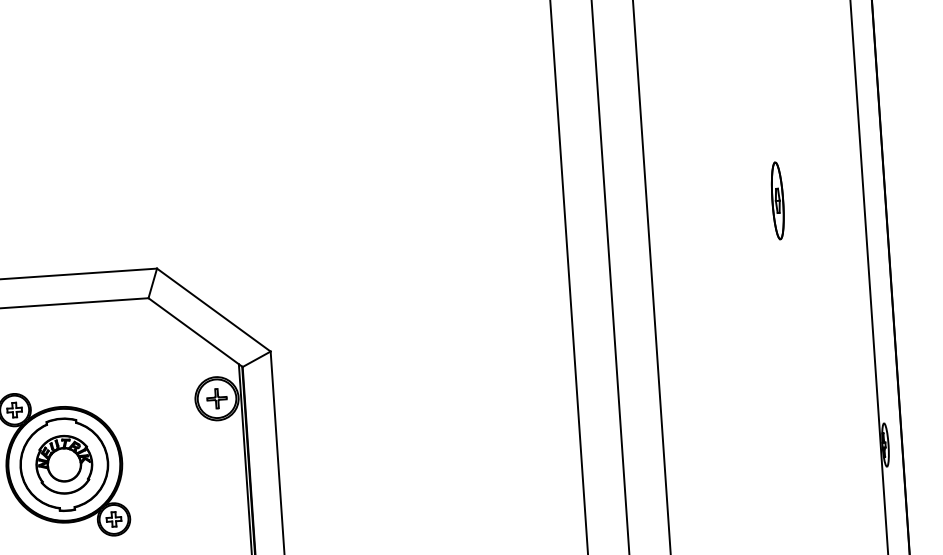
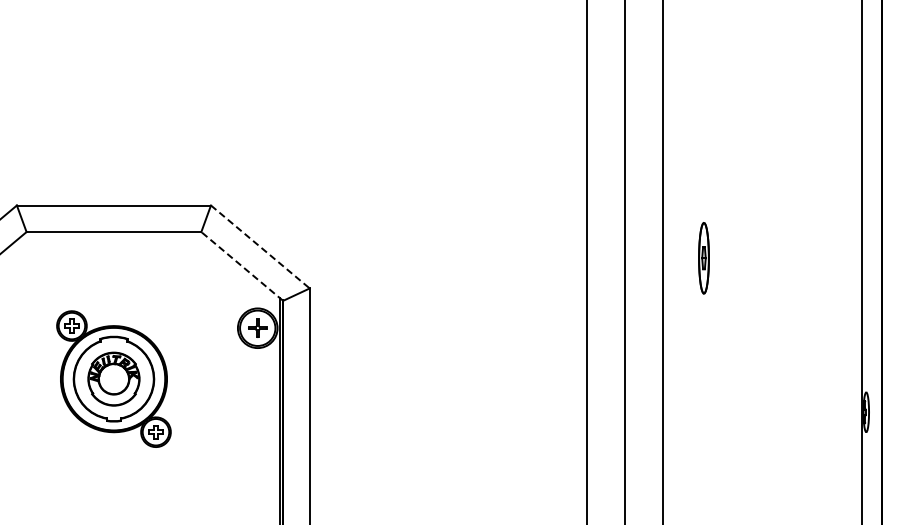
part: (777, 201) -> (703, 258), moved
line: (214, 310) -> (260, 247), solid -> dashed
line: (194, 332) -> (241, 266), solid -> dashed

